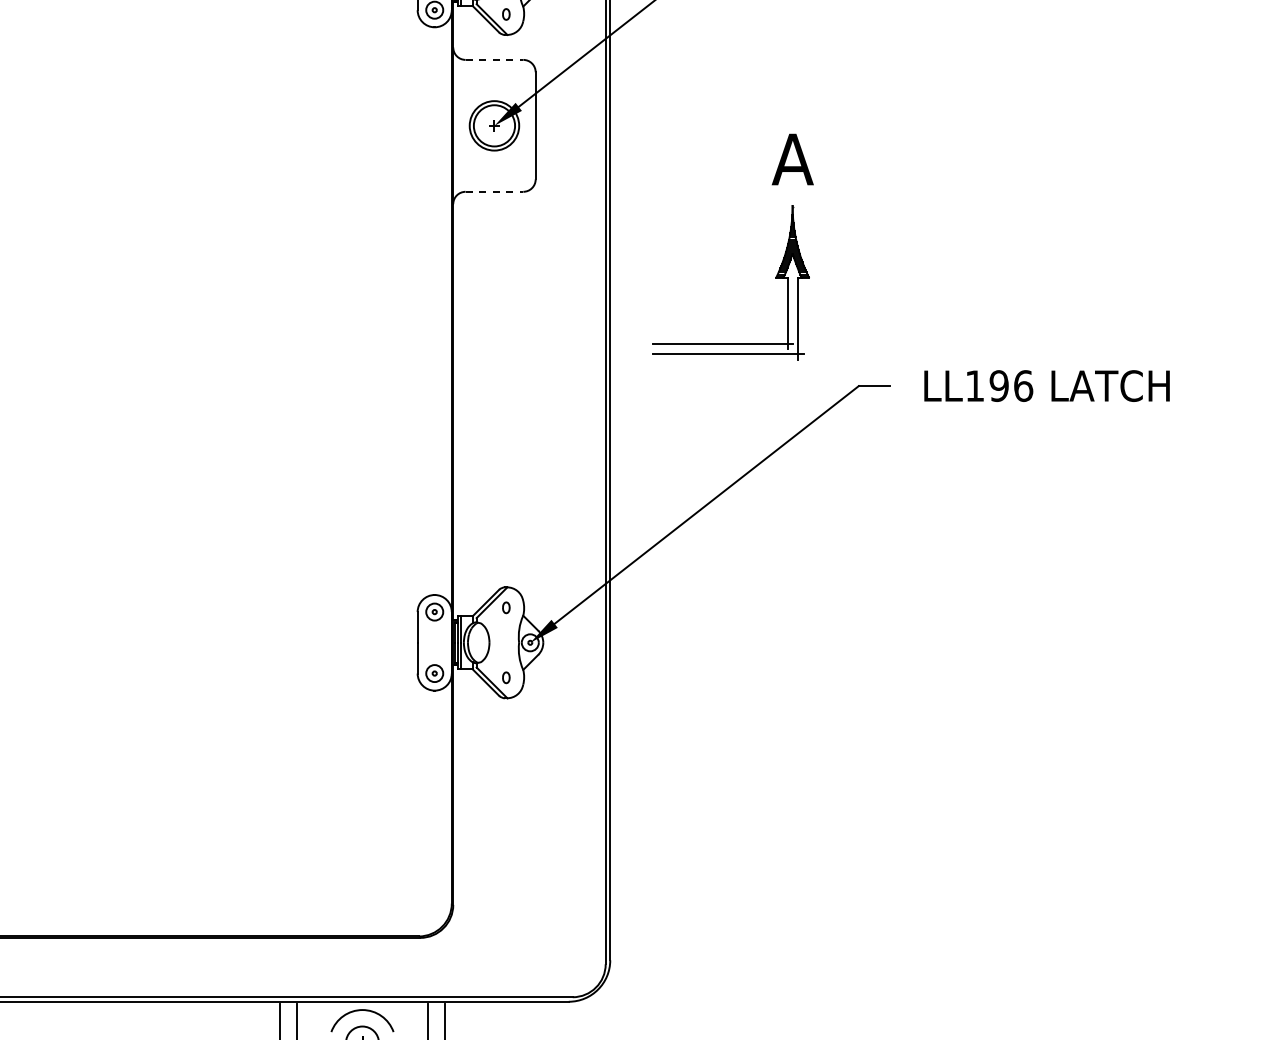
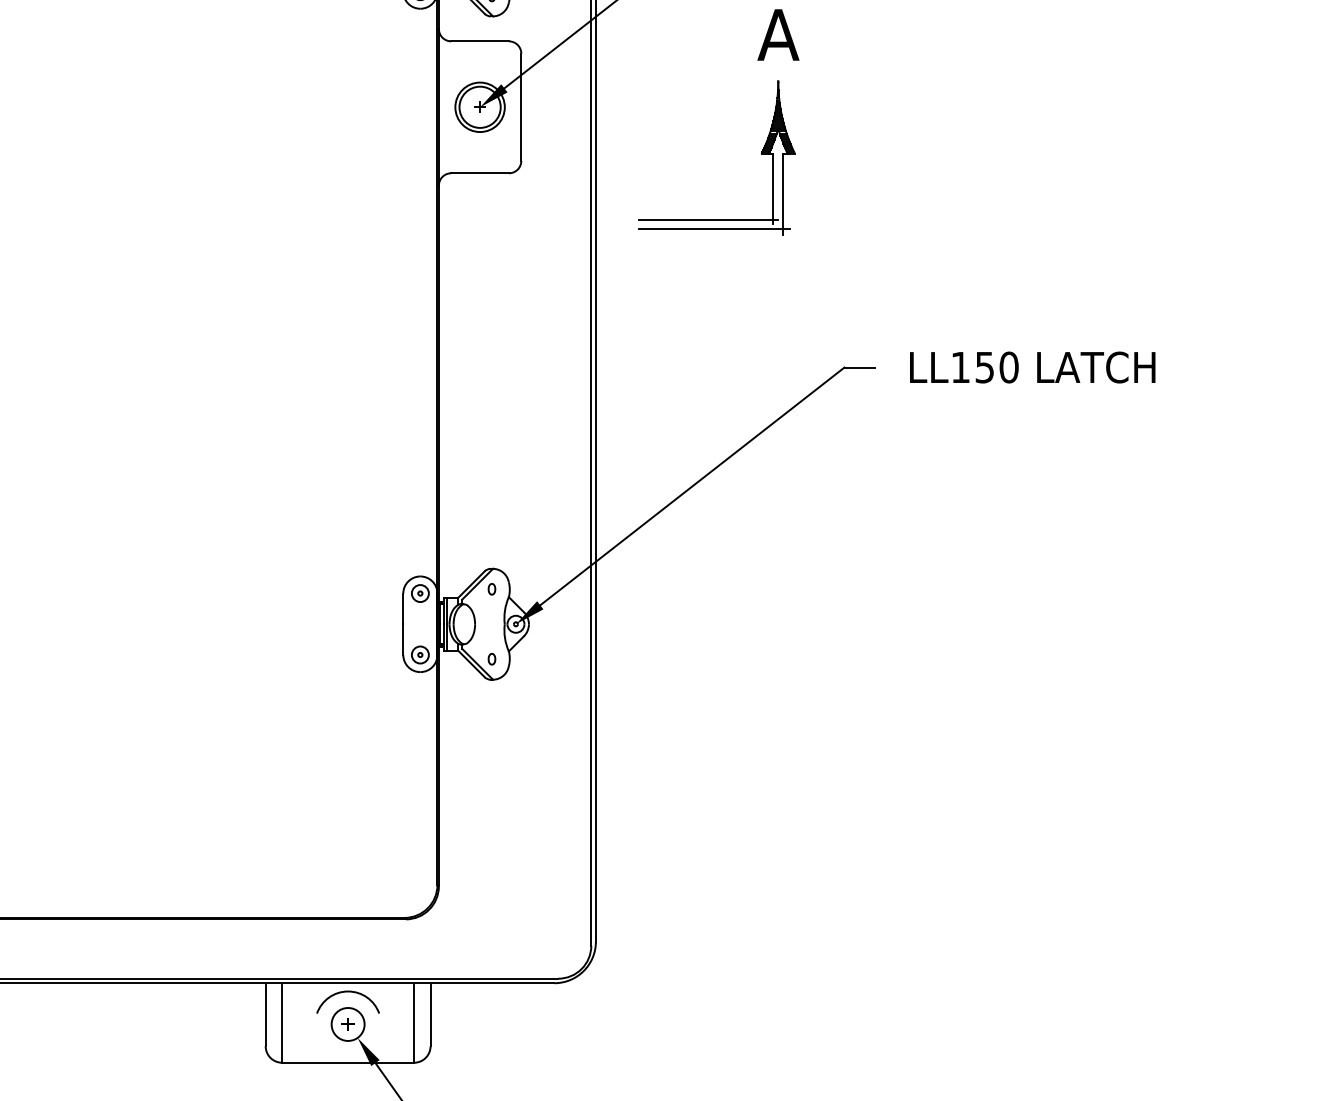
line: (494, 60) -> (480, 41), dashed -> solid
line: (494, 192) -> (480, 173), dashed -> solid
part: (780, 264) -> (766, 139), moved
text: (1010, 386) -> (996, 367), LL196 -> LL150

